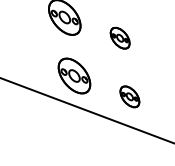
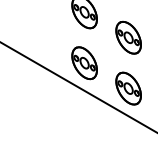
part: (120, 38) -> (128, 37), size x1.67
part: (129, 96) -> (128, 88), size x1.67

